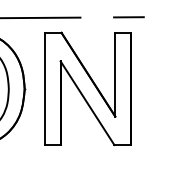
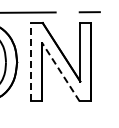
line: (45, 87) -> (31, 61), solid -> dashed
line: (86, 103) -> (60, 72), solid -> dashed

